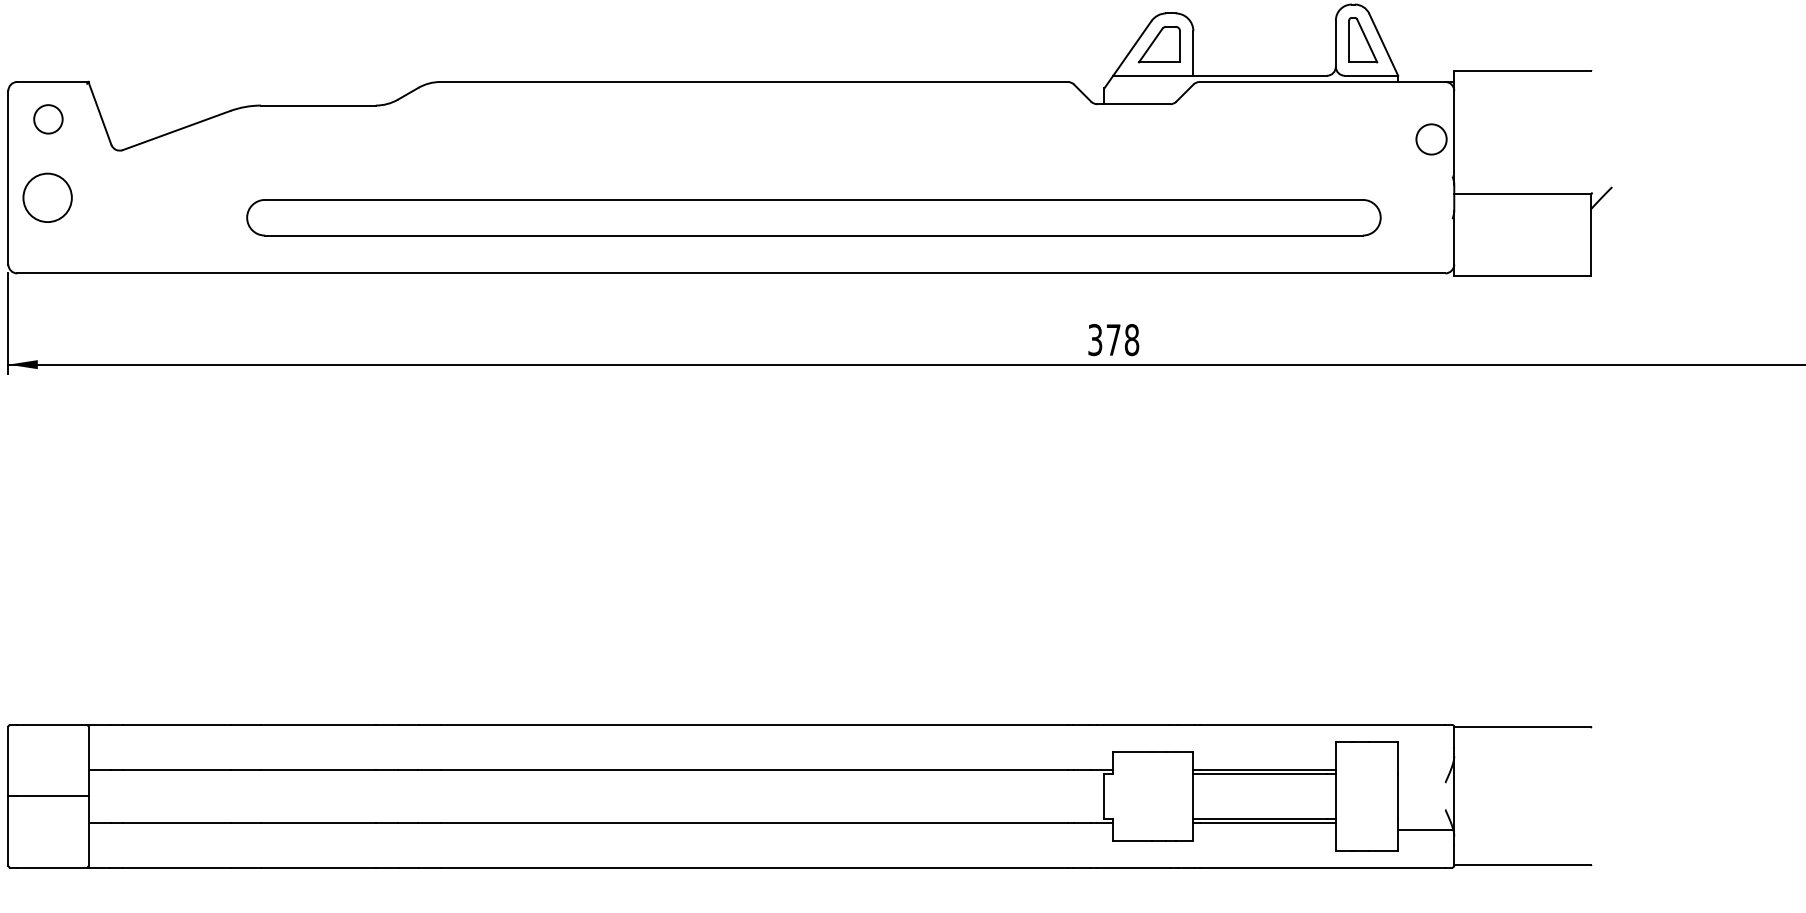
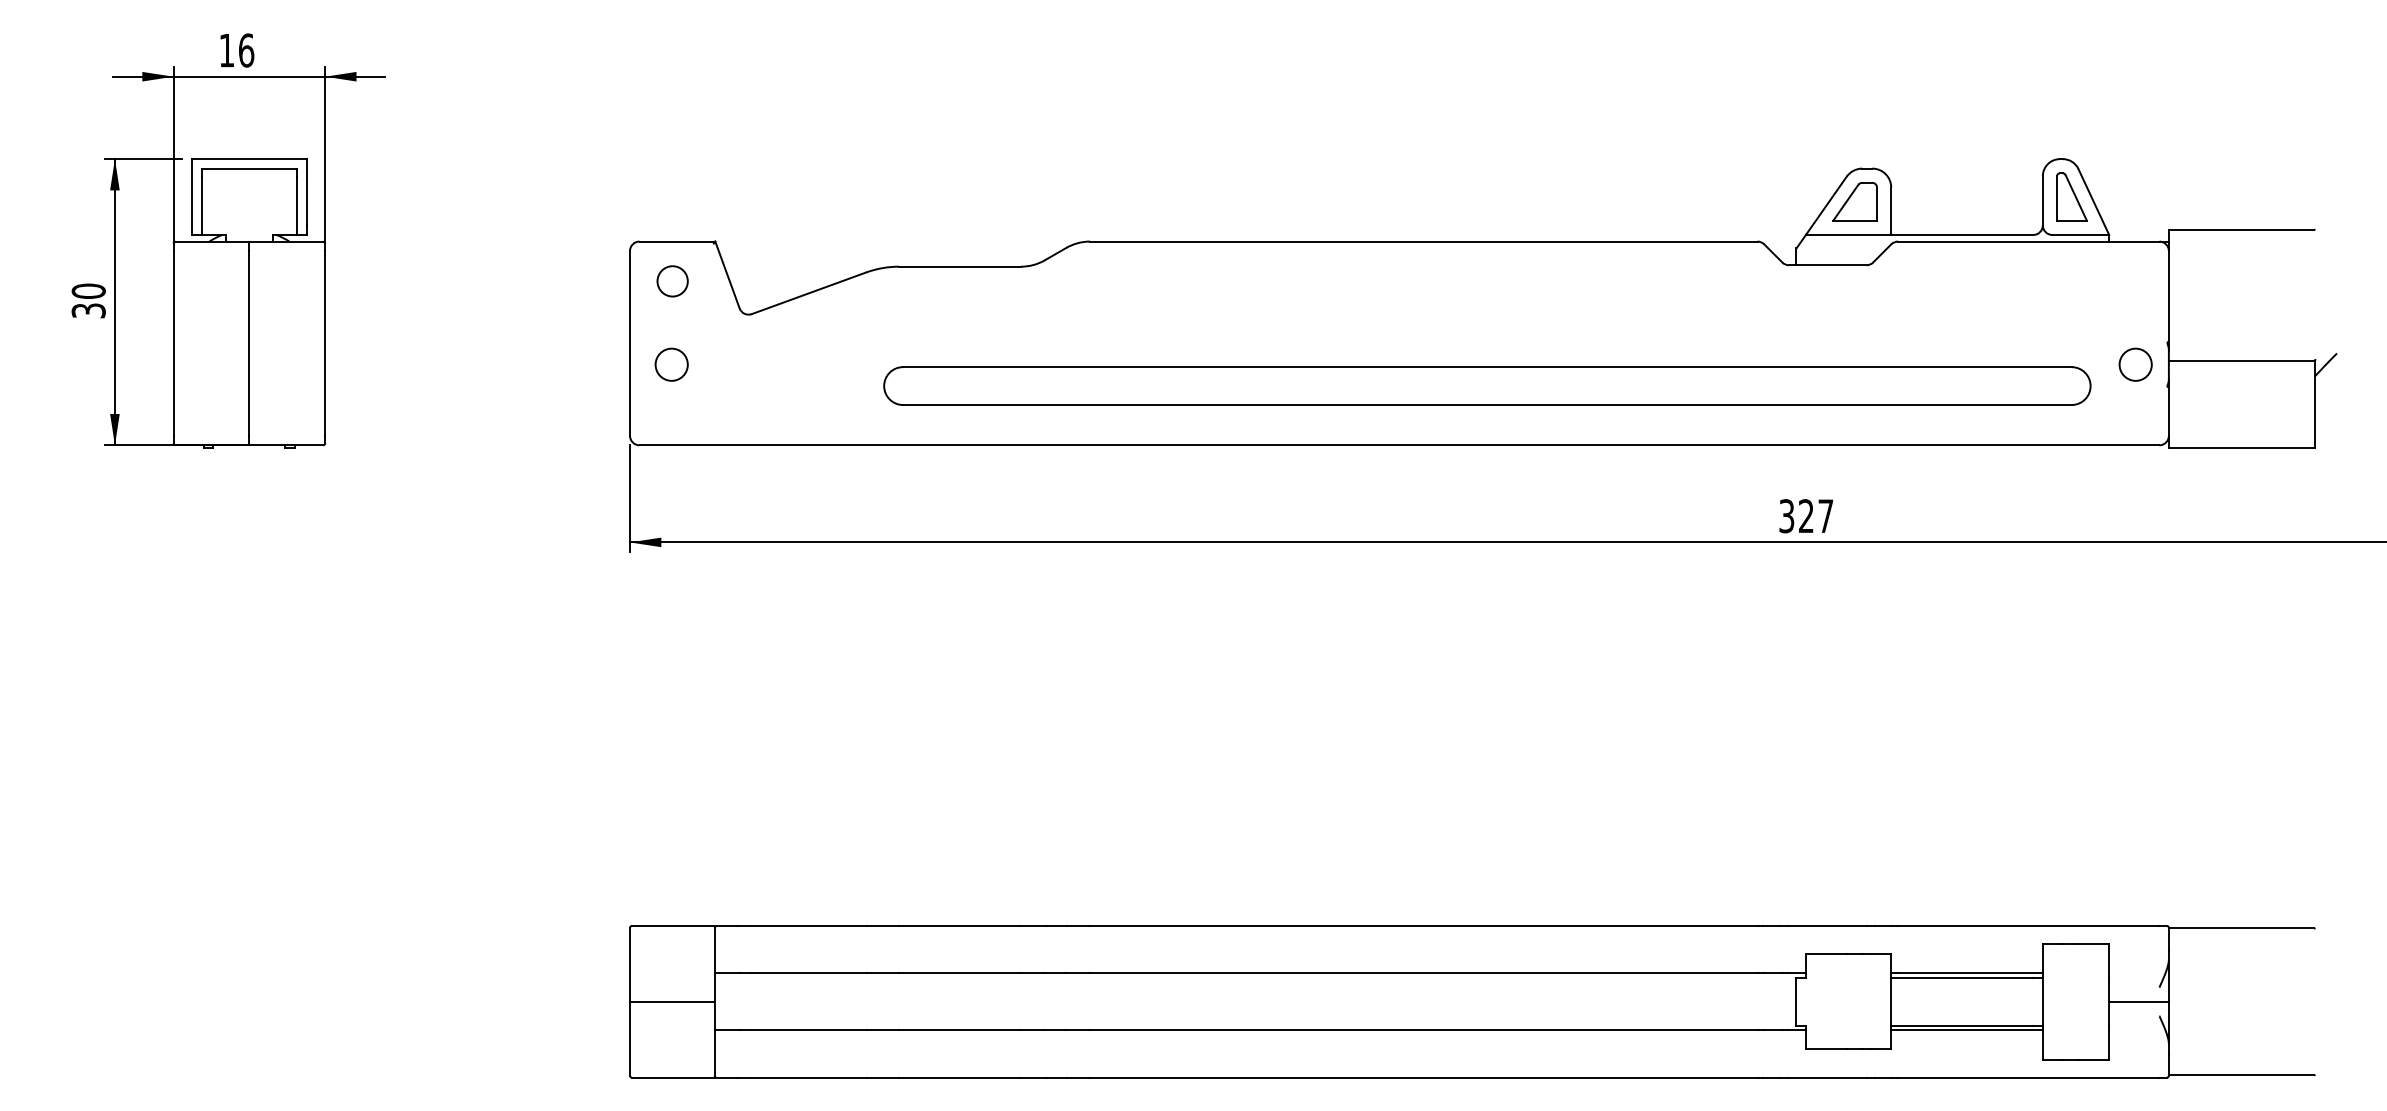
circle: (1431, 139) -> (2135, 364), moved
circle: (47, 197) -> (671, 364), size x0.62
text: (1123, 340) -> (1816, 516), 378 -> 327
line: (1425, 829) -> (2138, 1001), moved

